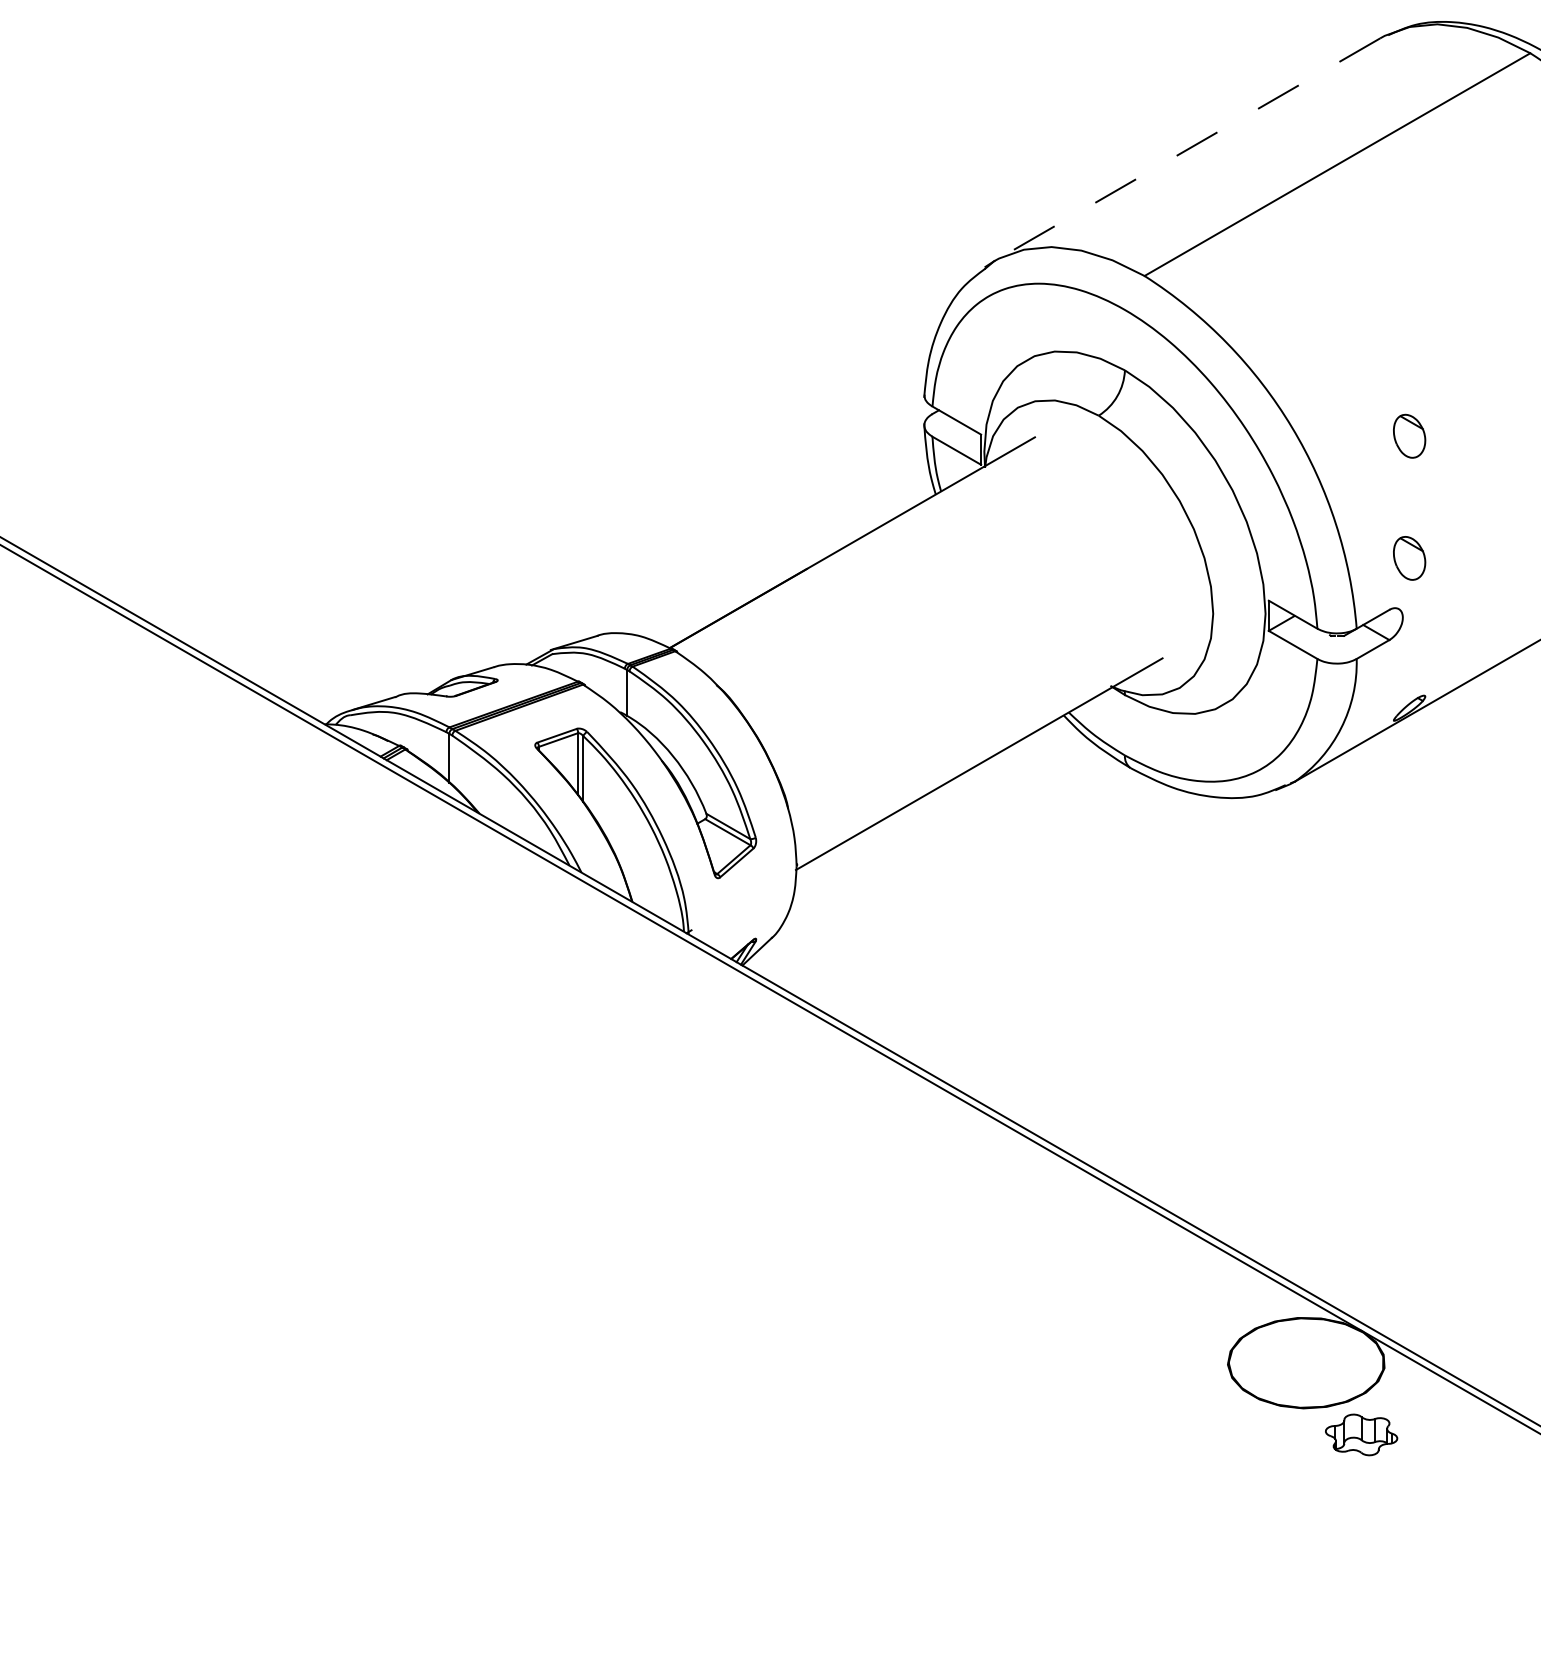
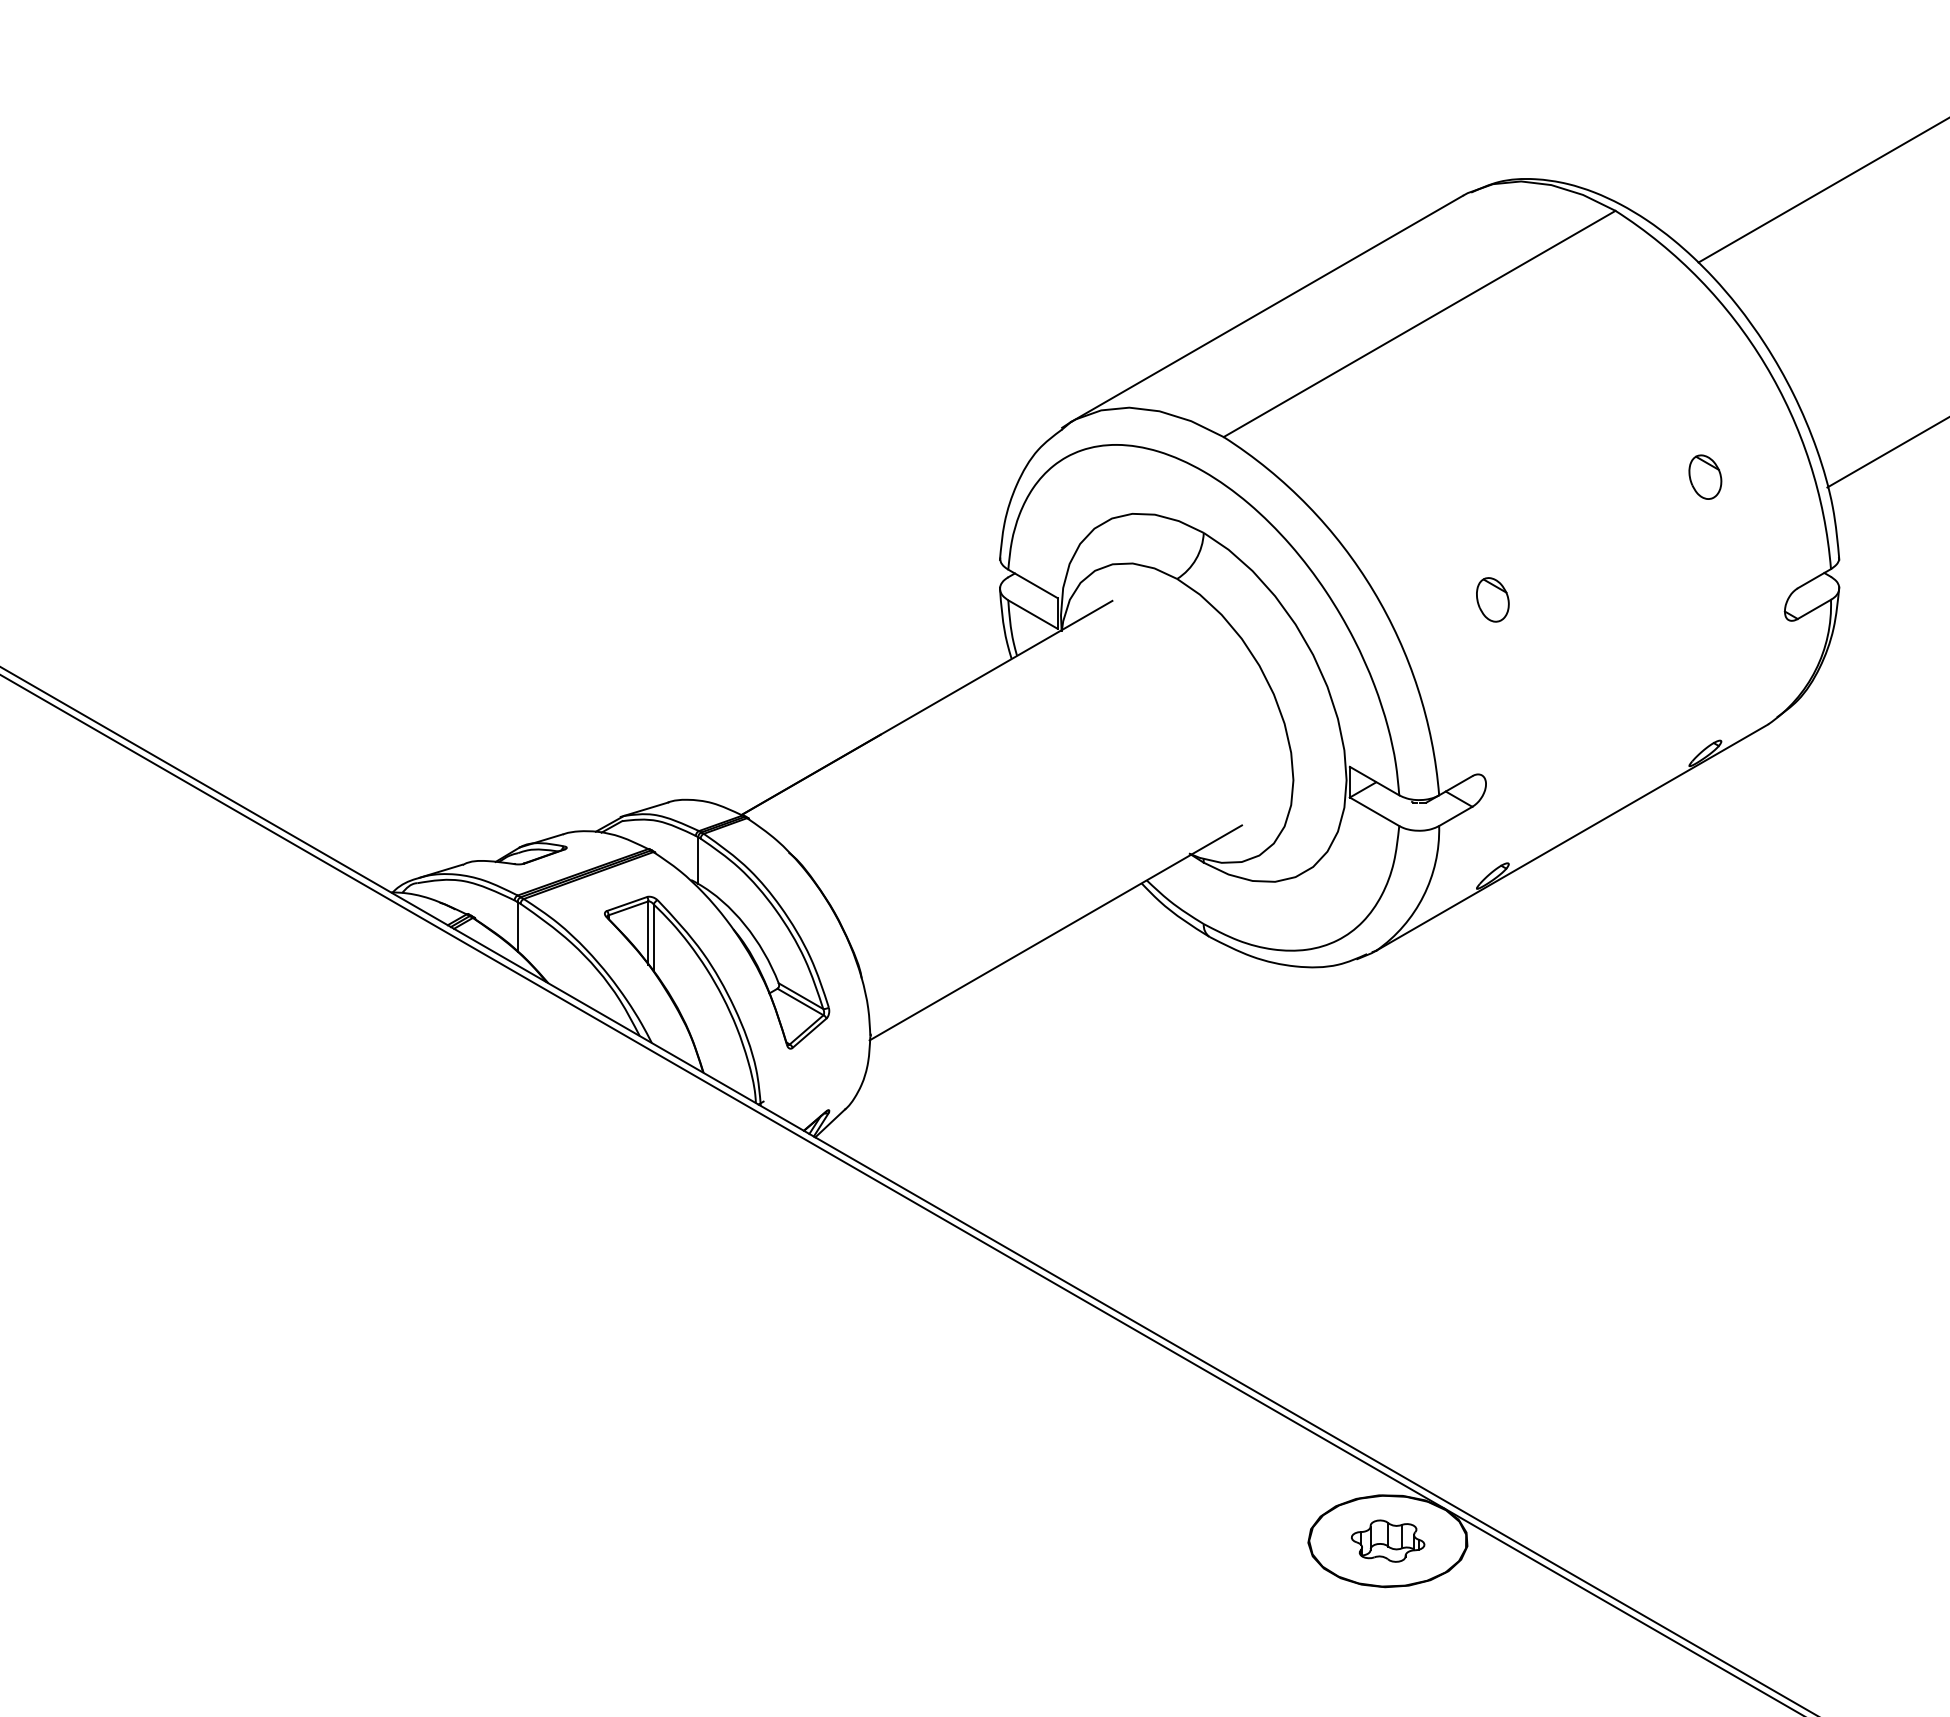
line: (1186, 150) -> (1266, 309), dashed -> solid
part: (1409, 558) -> (1492, 723), removed
part: (1361, 1434) -> (1388, 1540), moved

